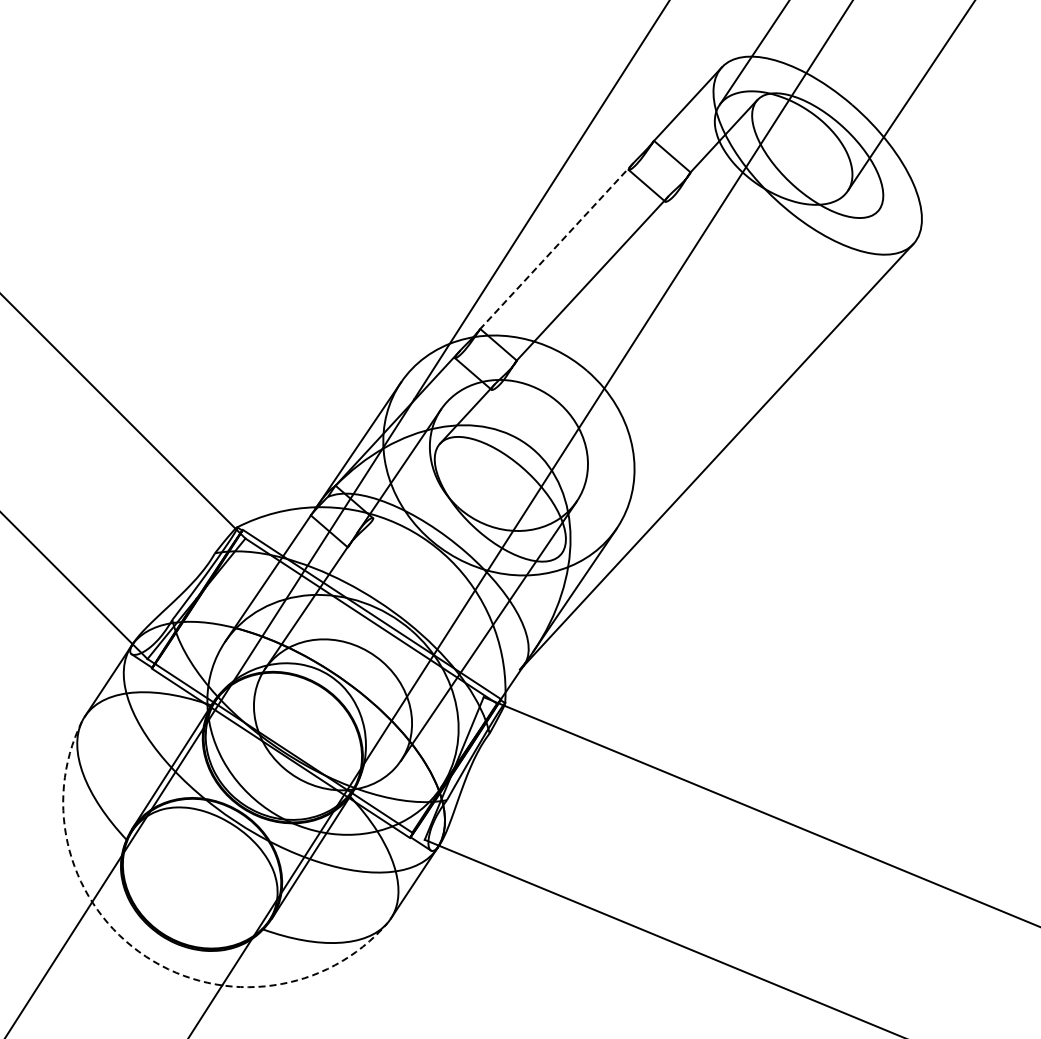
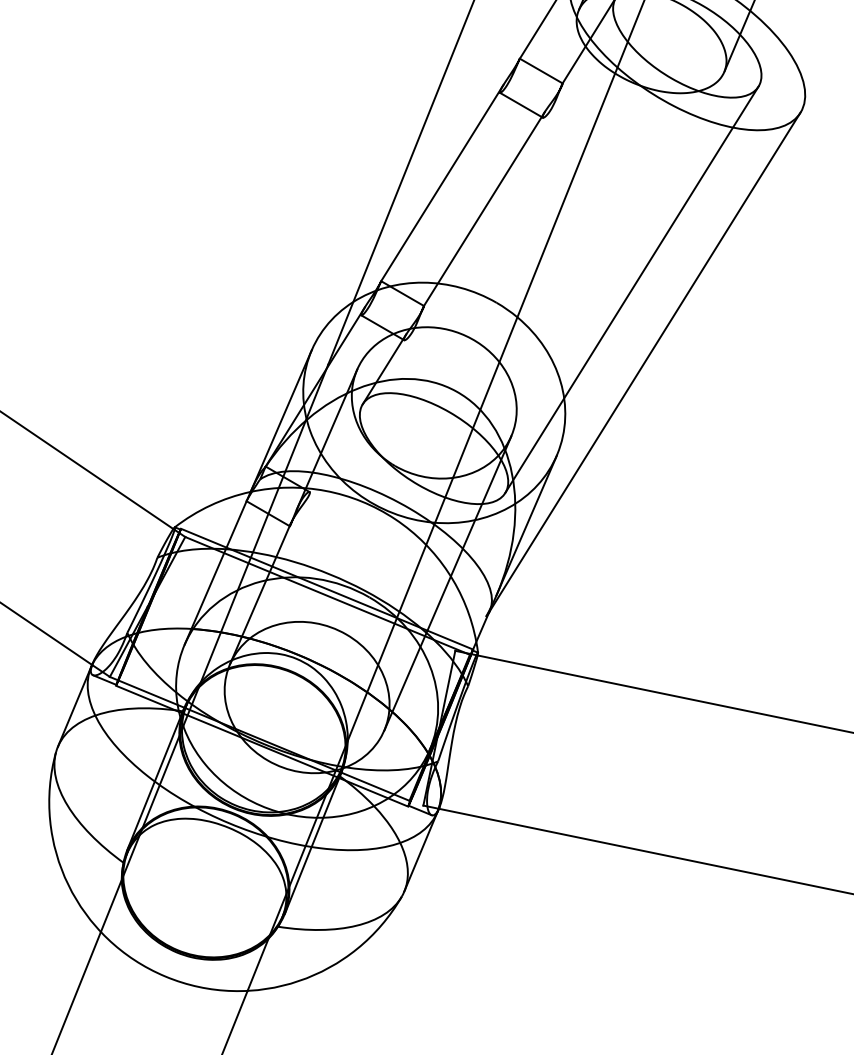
line: (556, 245) -> (441, 182), dashed -> solid
line: (718, 382) -> (631, 289), added
arc: (145, 956) -> (164, 976), dashed -> solid

